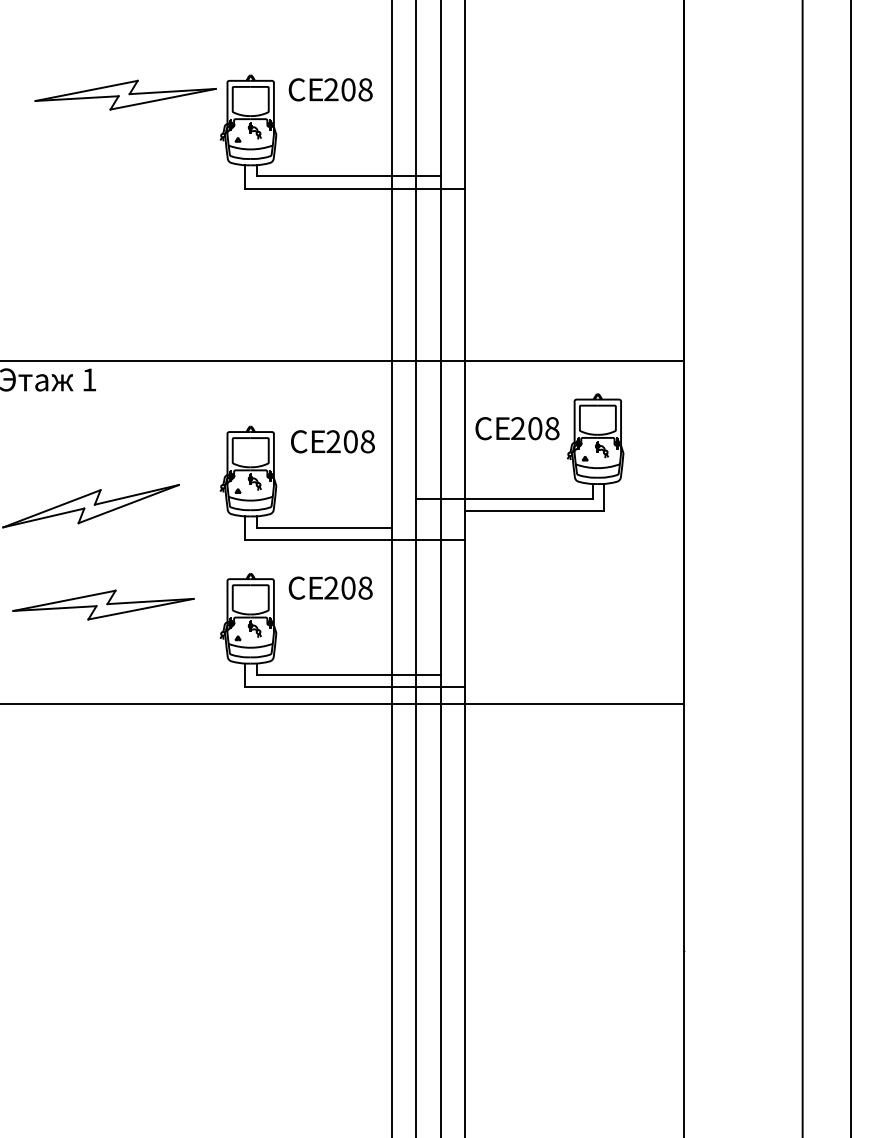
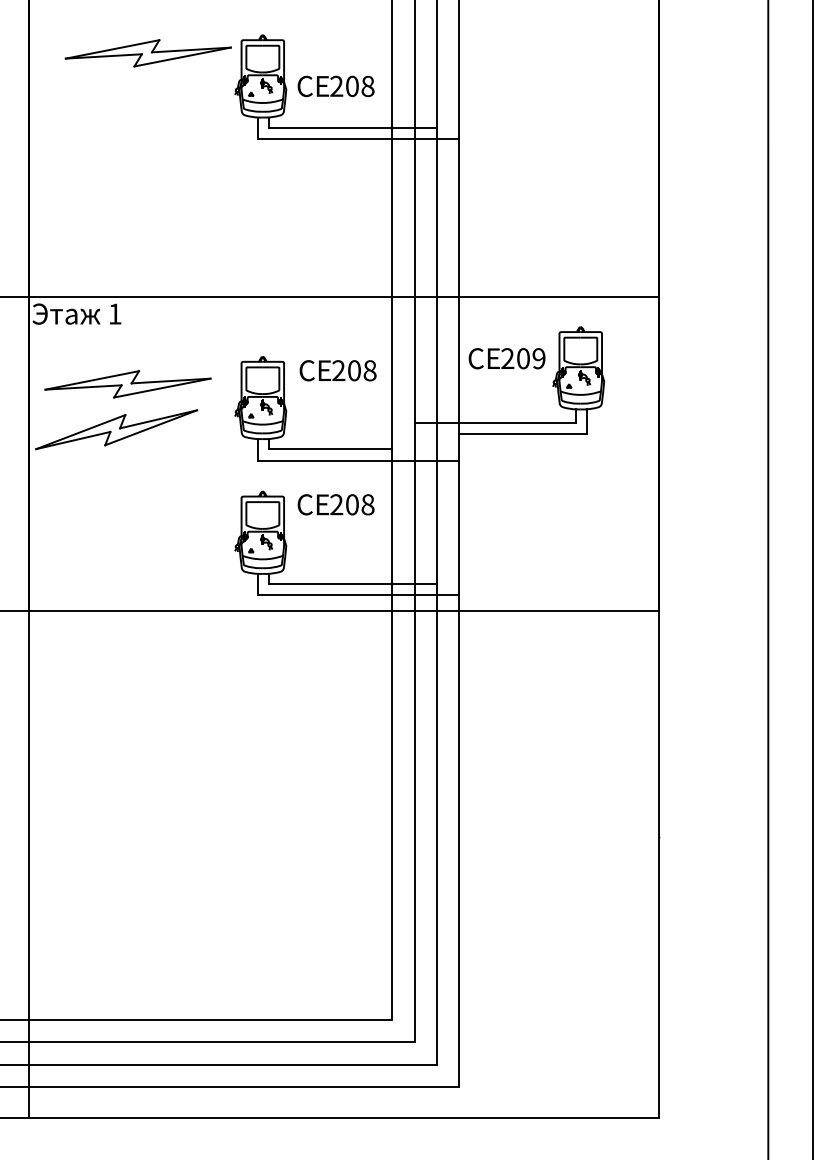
text: (330, 89) -> (335, 86), moved
text: (551, 428) -> (538, 358), 208 -> 209
part: (102, 605) -> (127, 384), moved

